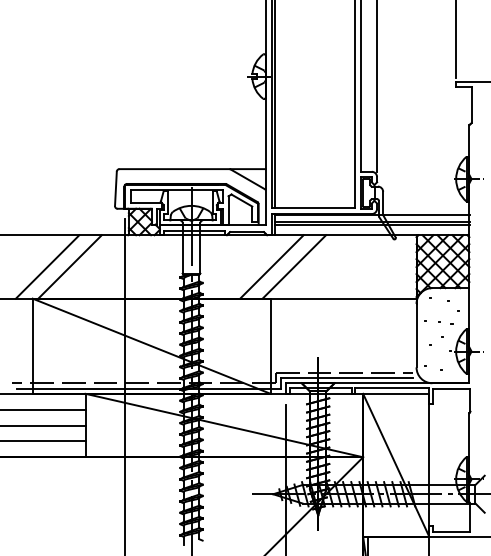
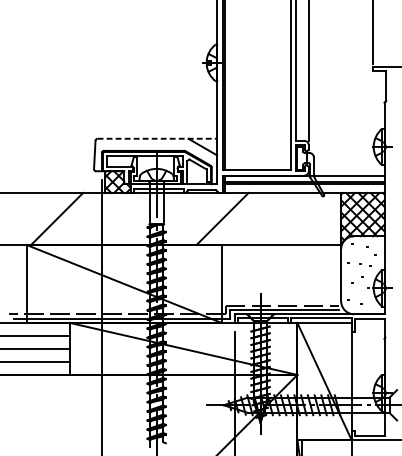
line: (193, 169) -> (158, 139), solid -> dashed
line: (47, 266) -> (38, 218), removed
line: (294, 266) -> (241, 218), removed

